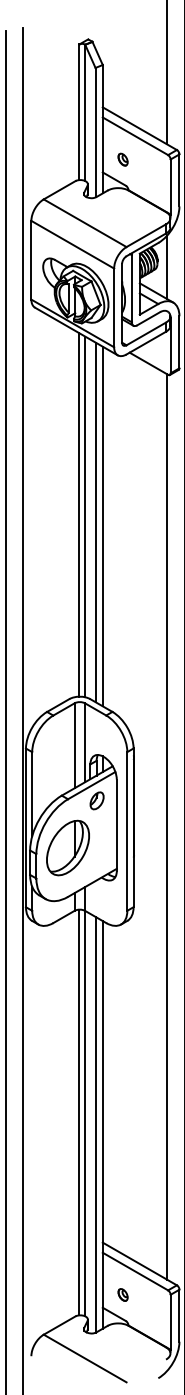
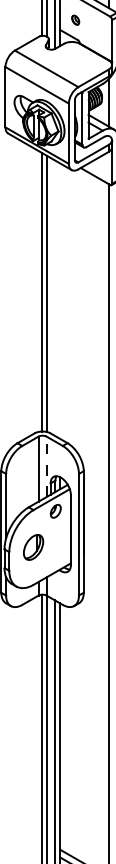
line: (95, 522) -> (54, 298), removed
line: (102, 526) -> (59, 301), removed
line: (85, 742) -> (46, 466), solid -> dashed
part: (67, 847) -> (33, 547), size x0.6

